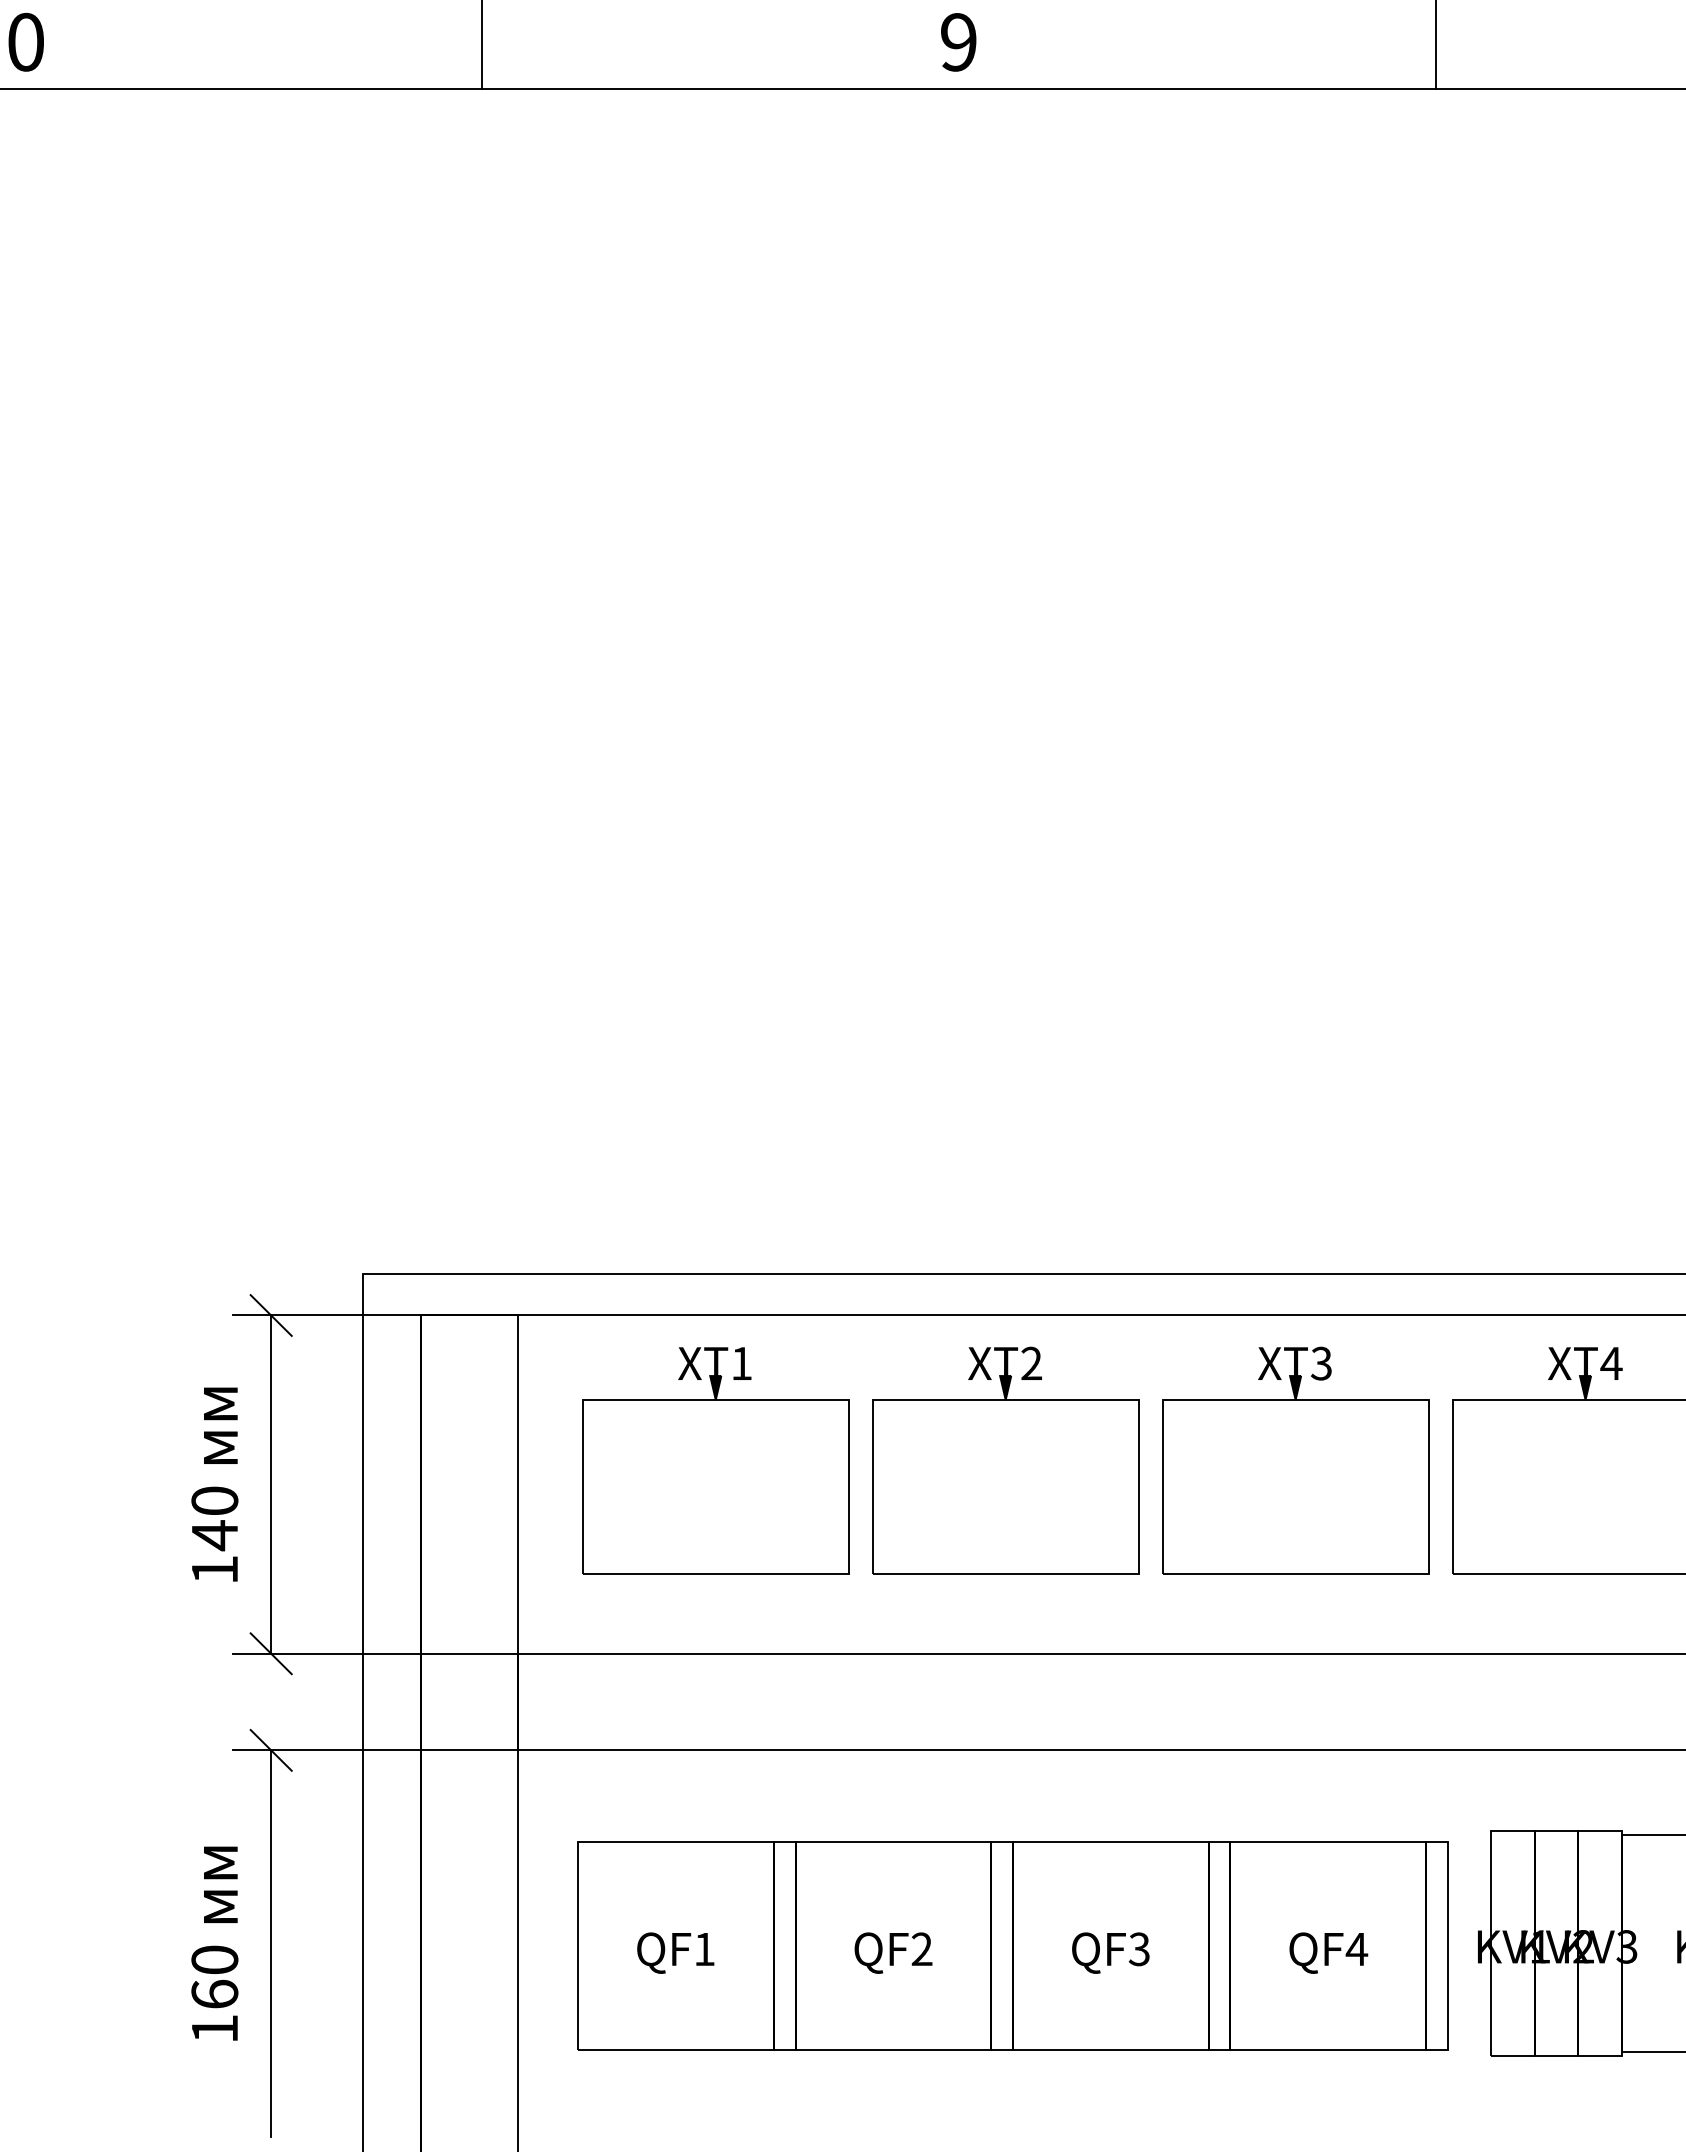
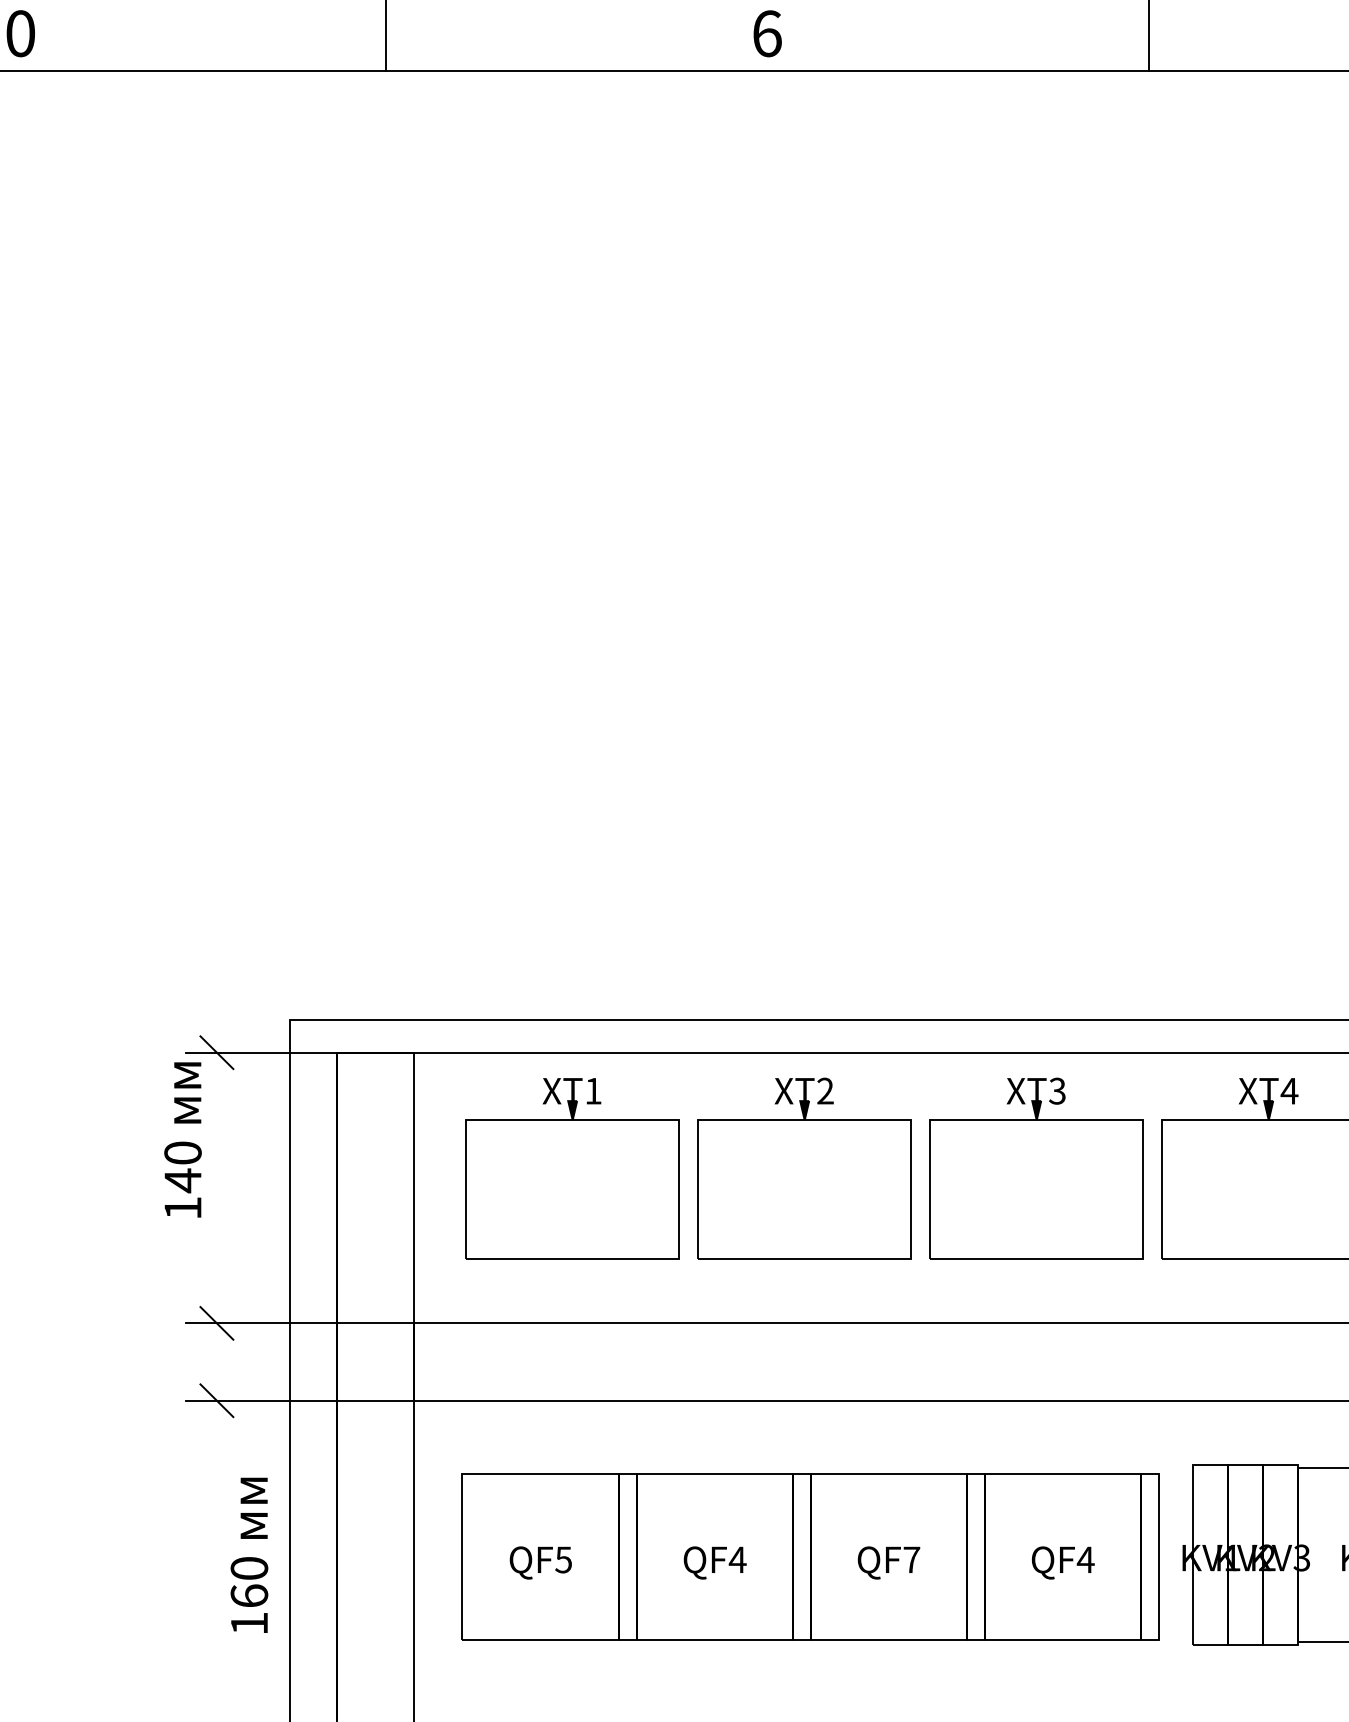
text: (959, 42) -> (767, 33), 9 -> 6
text: (214, 1484) -> (182, 1139), moved
line: (271, 1484) -> (217, 1187), removed
text: (214, 1943) -> (249, 1555), moved
line: (271, 1943) -> (217, 1555), removed
text: (921, 1948) -> (737, 1559), QF2 -> QF4
text: (704, 1949) -> (563, 1560), QF1 -> QF5
text: (1138, 1949) -> (910, 1560), QF3 -> QF7

